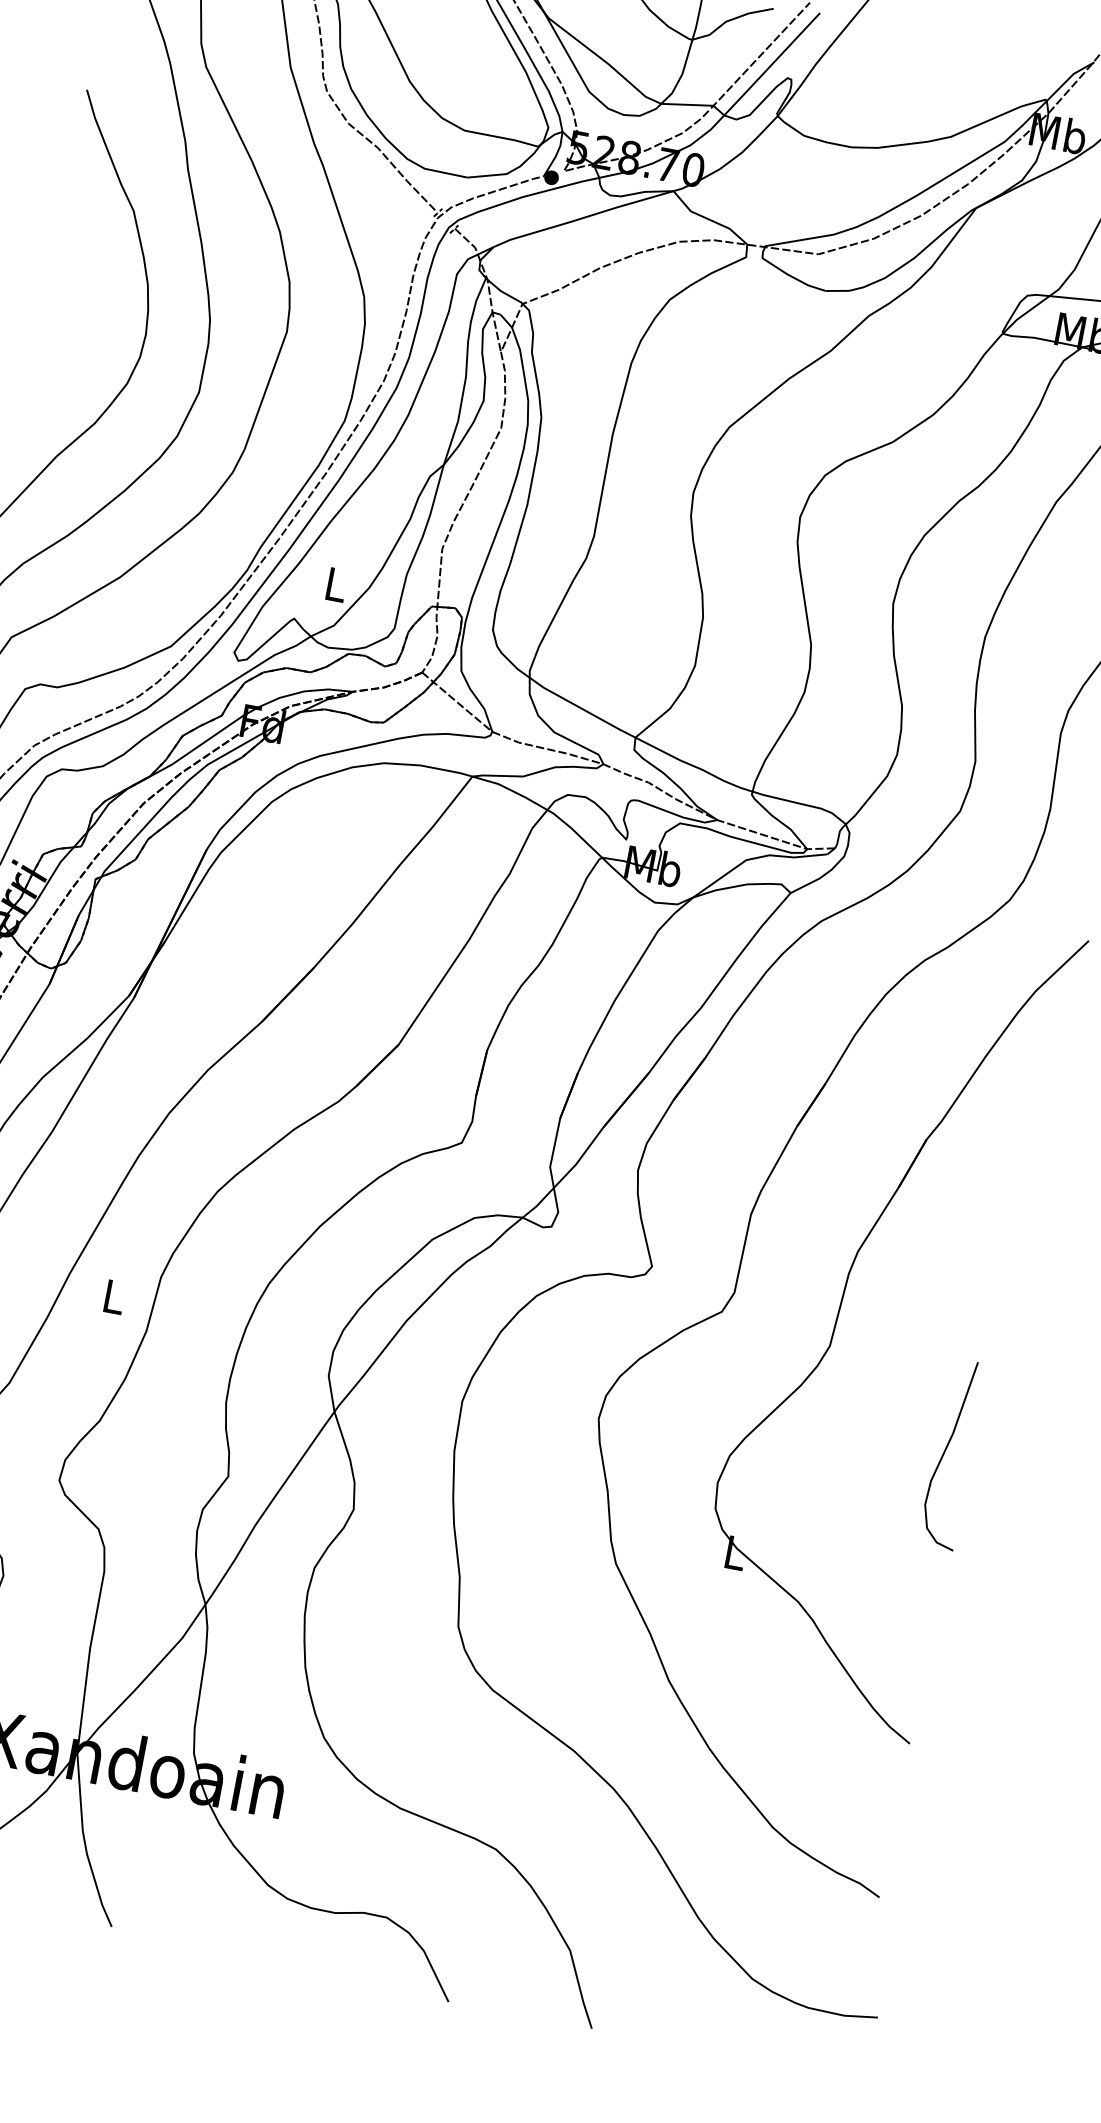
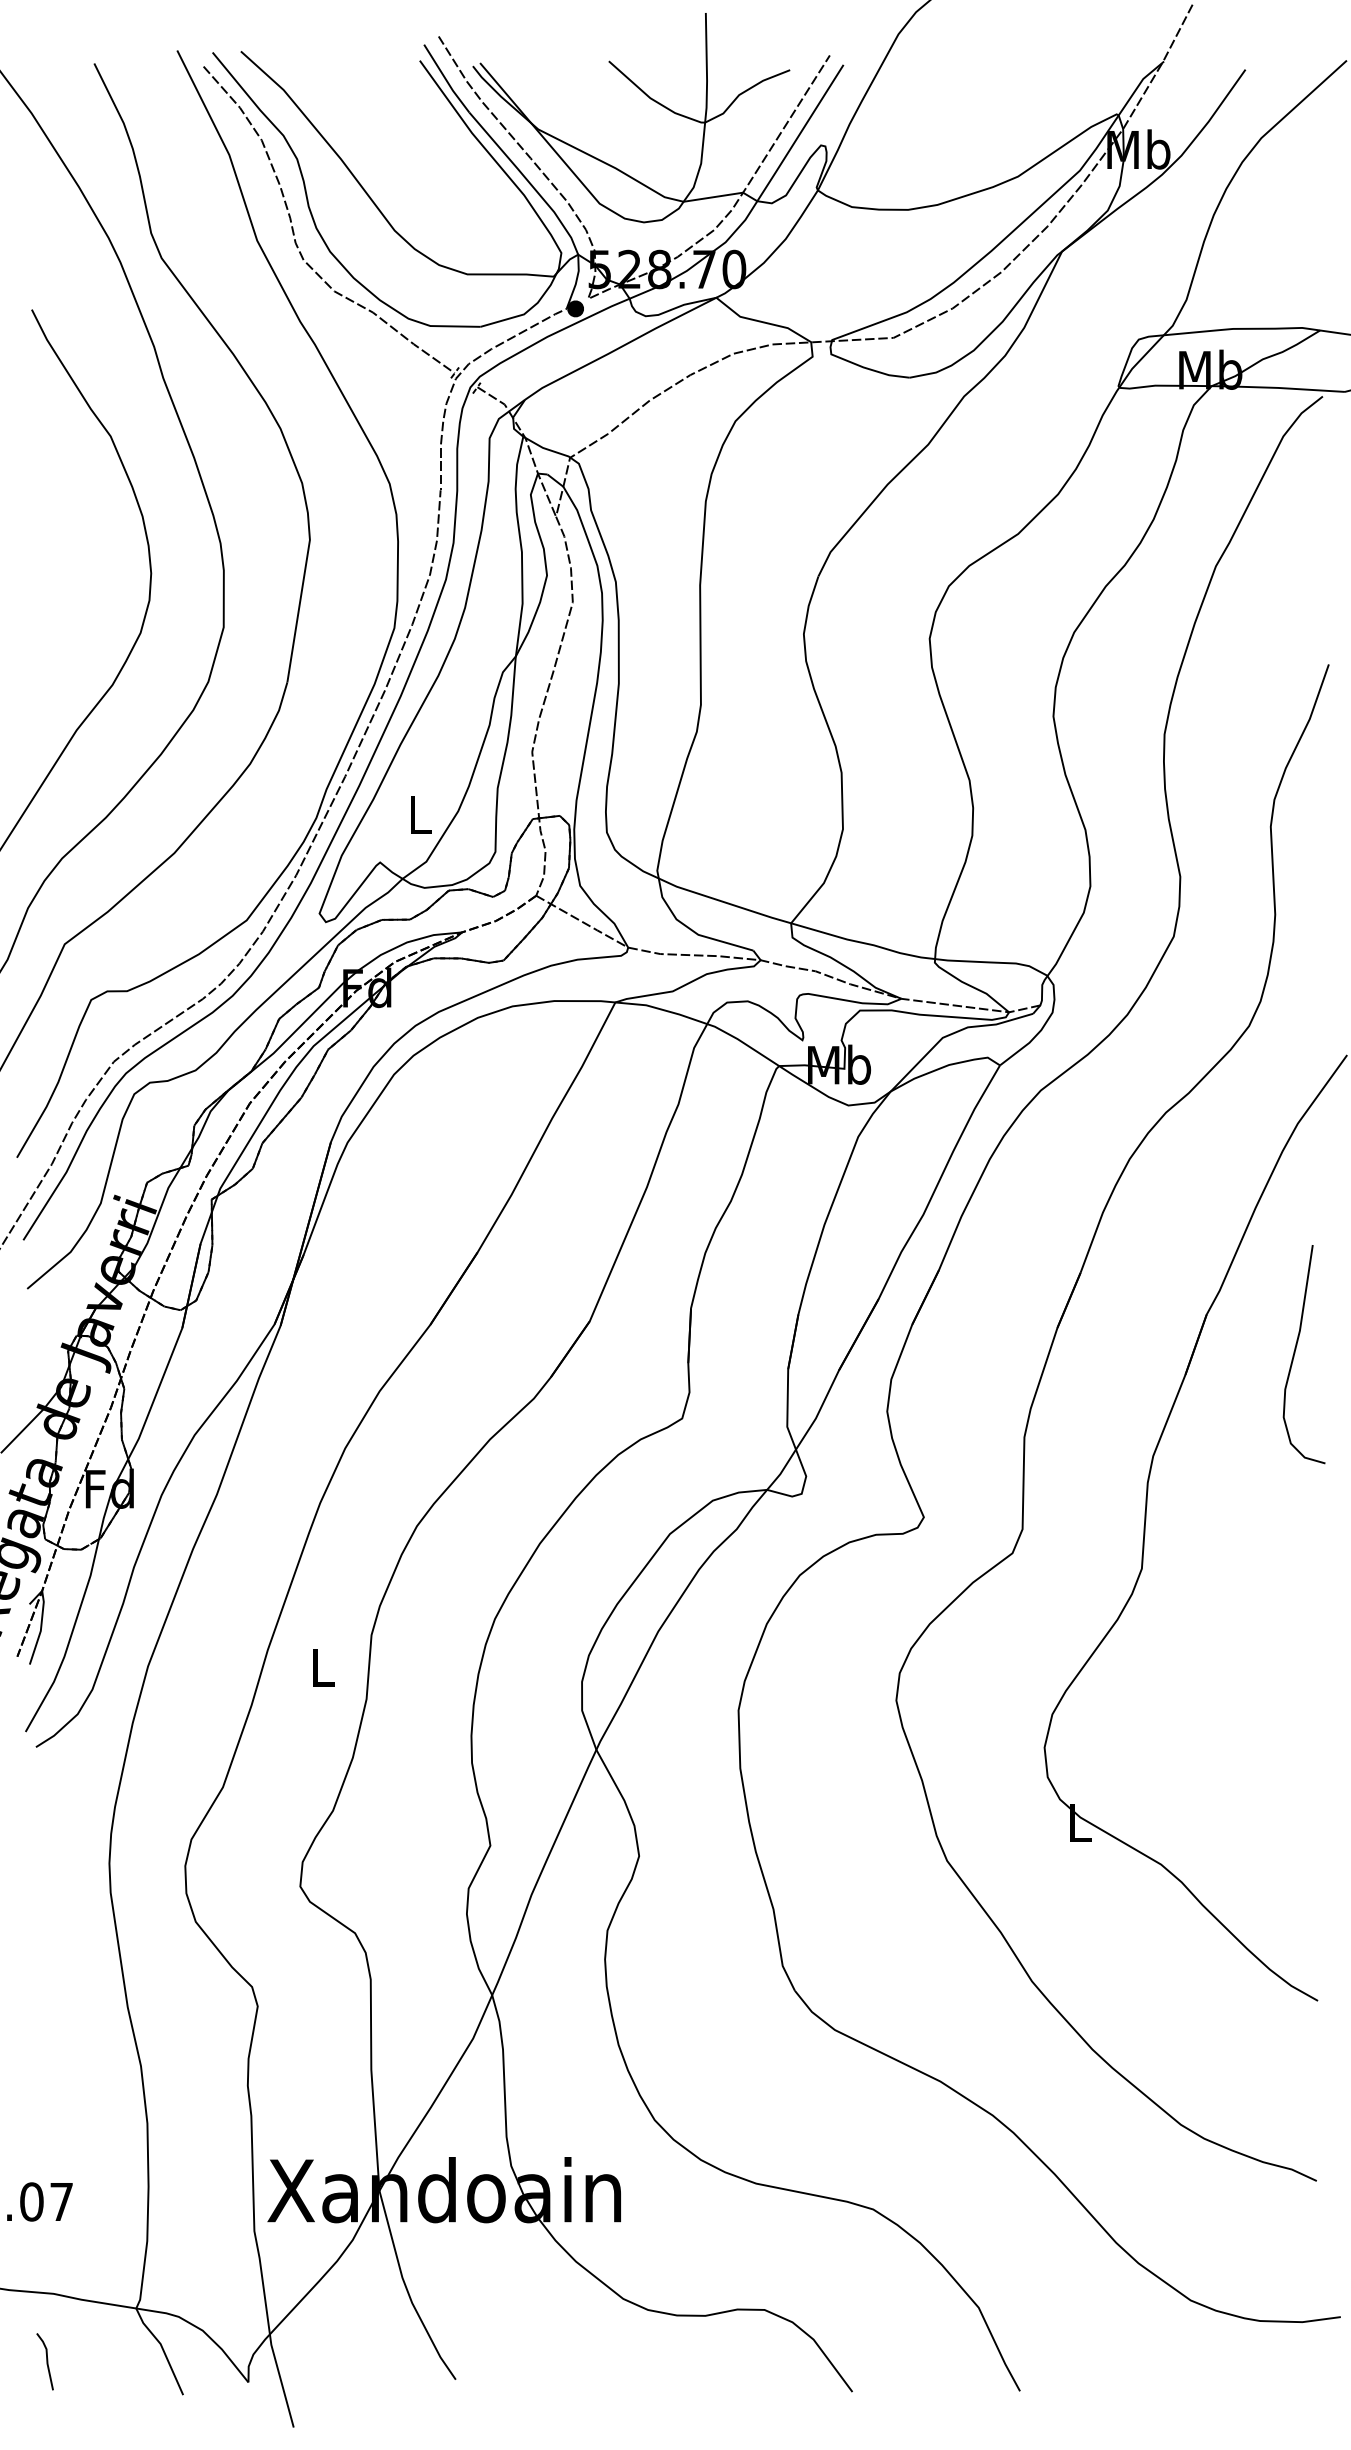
curve: (945, 1452) -> (1295, 1353), moved

